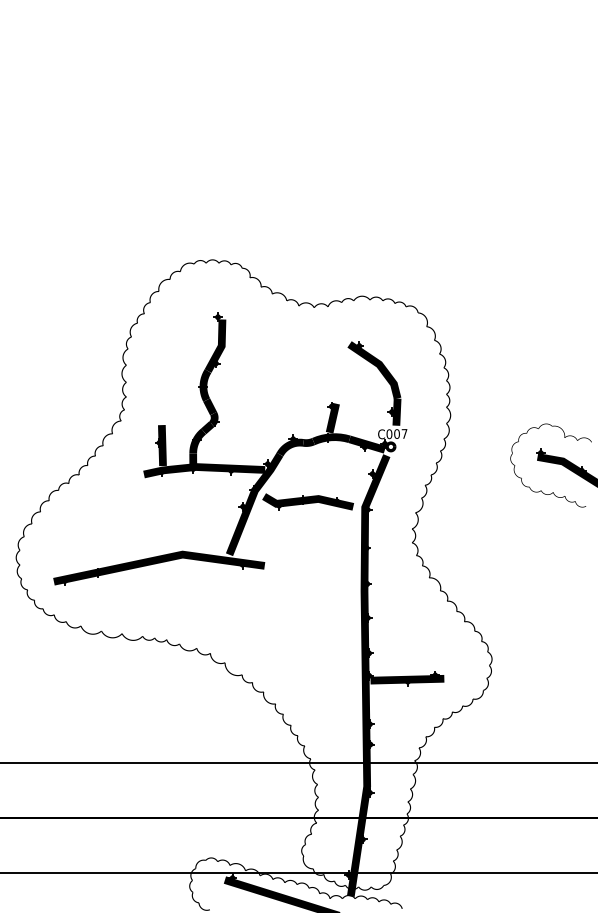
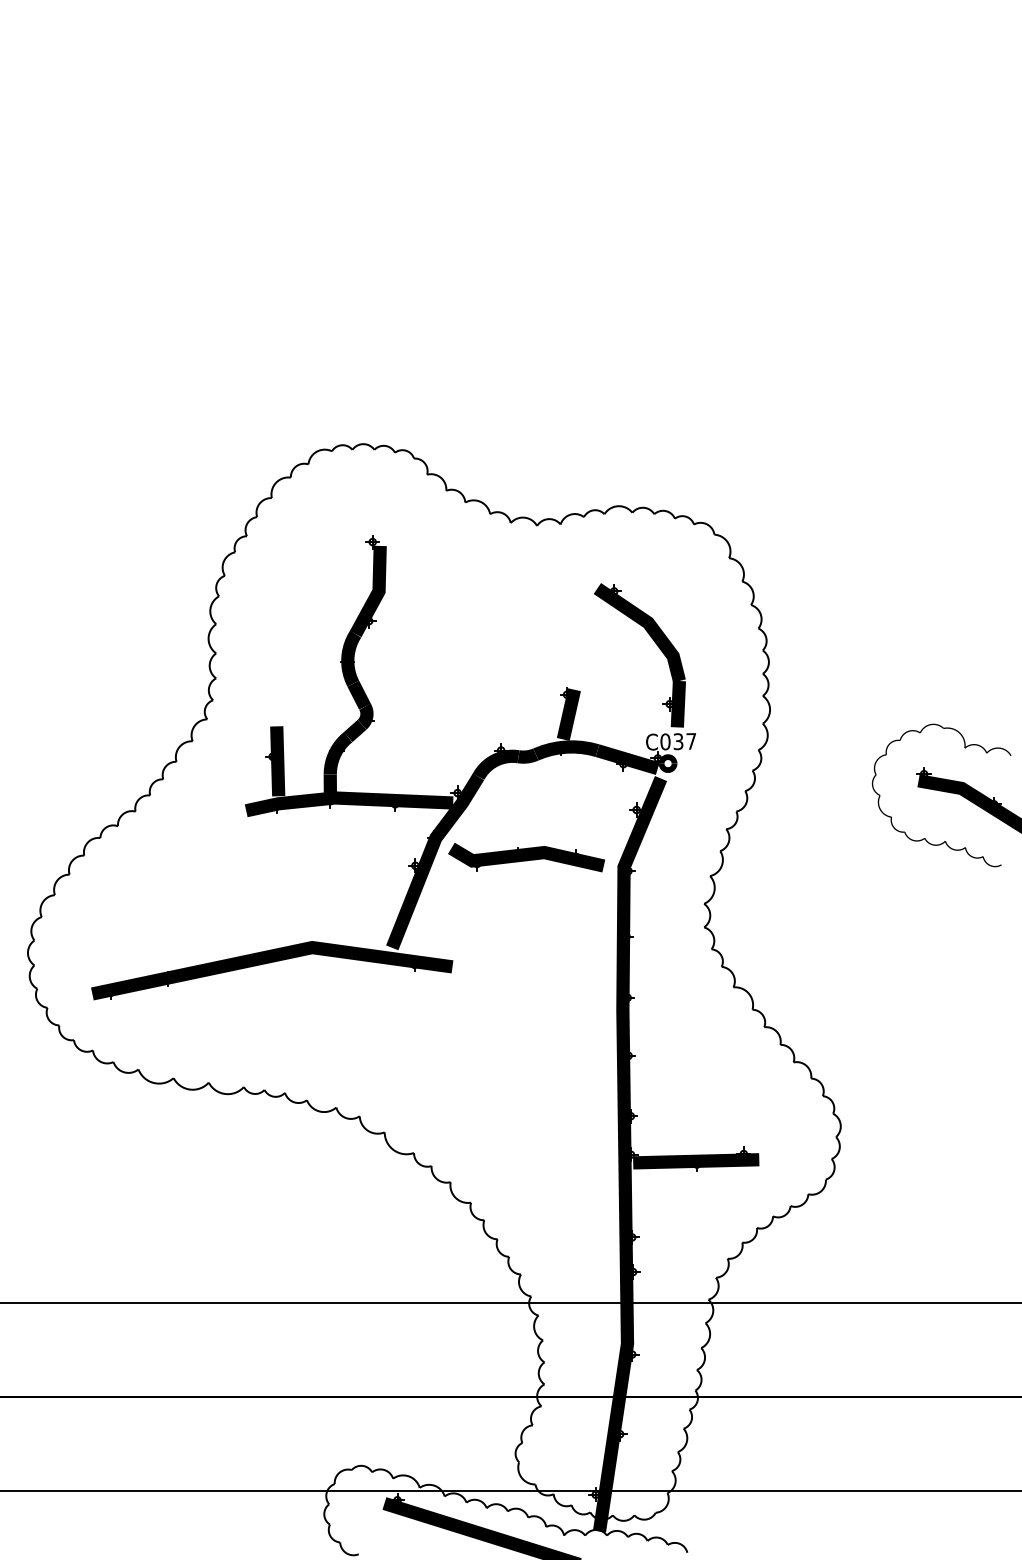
text: (396, 433) -> (677, 740), C007 -> C037

